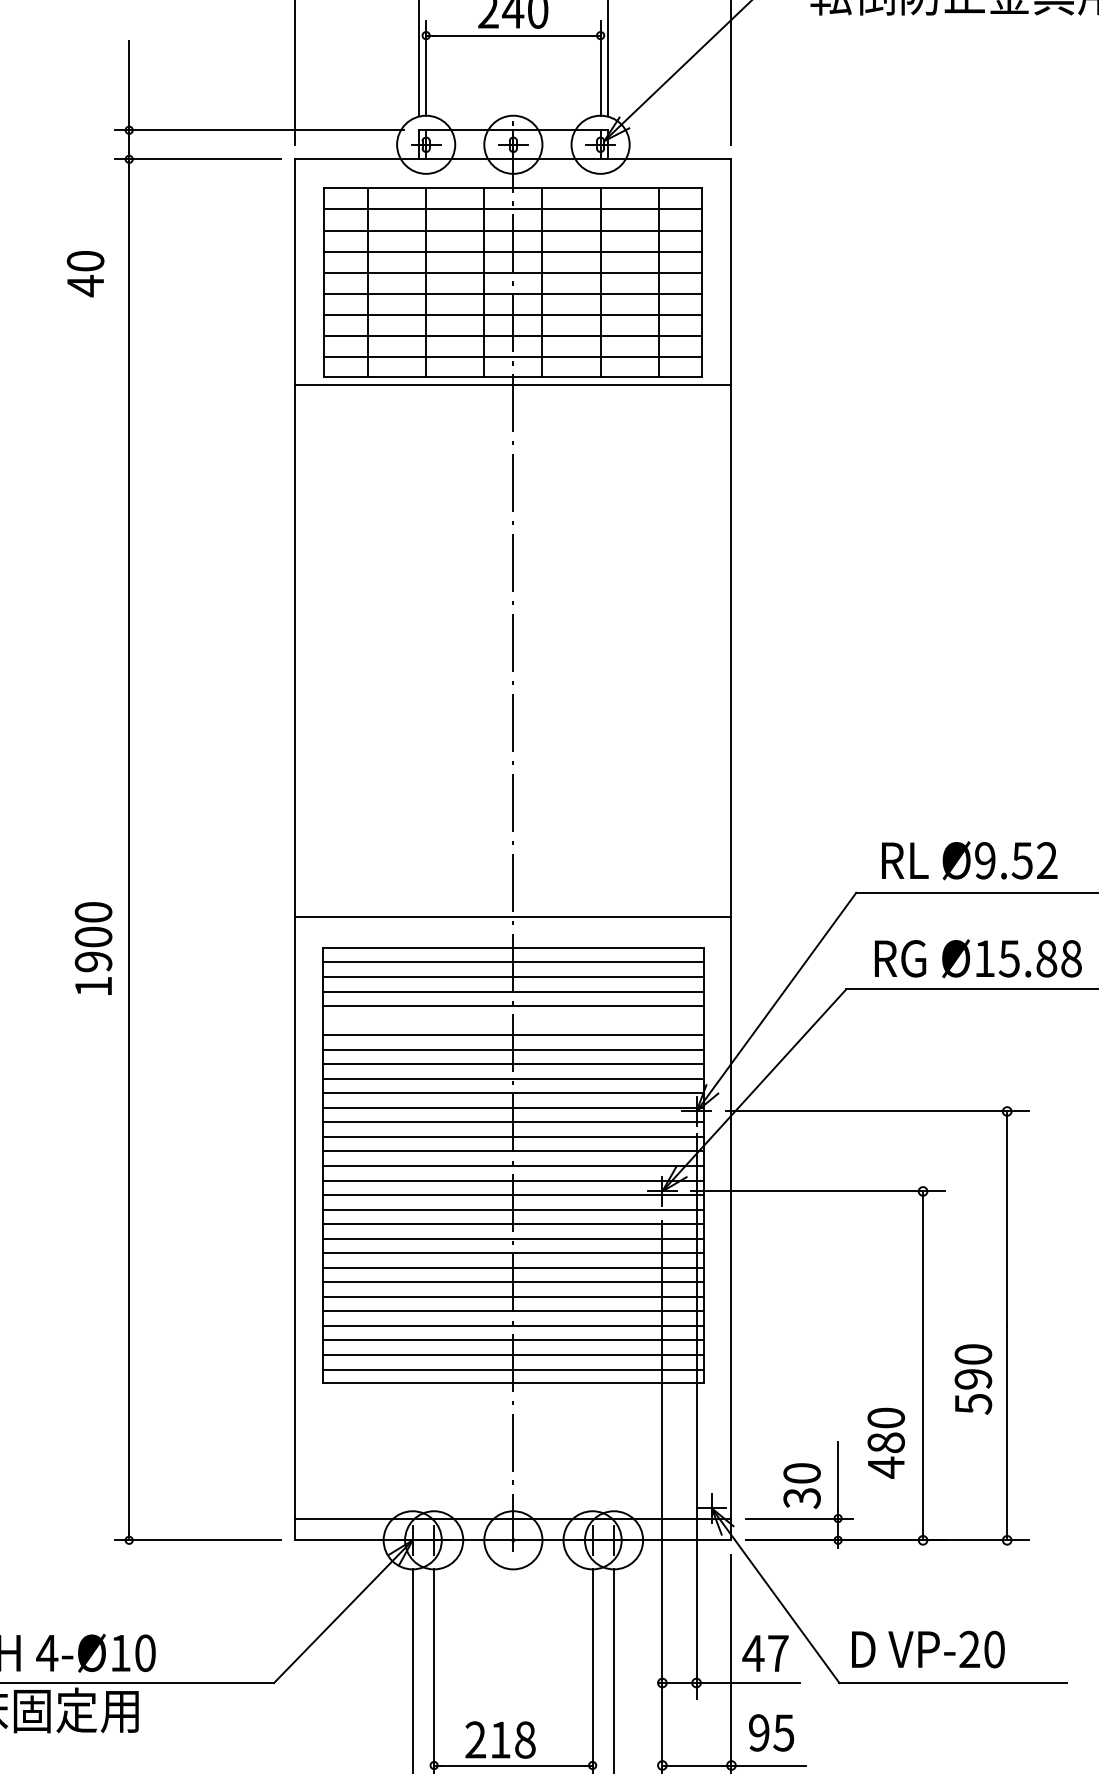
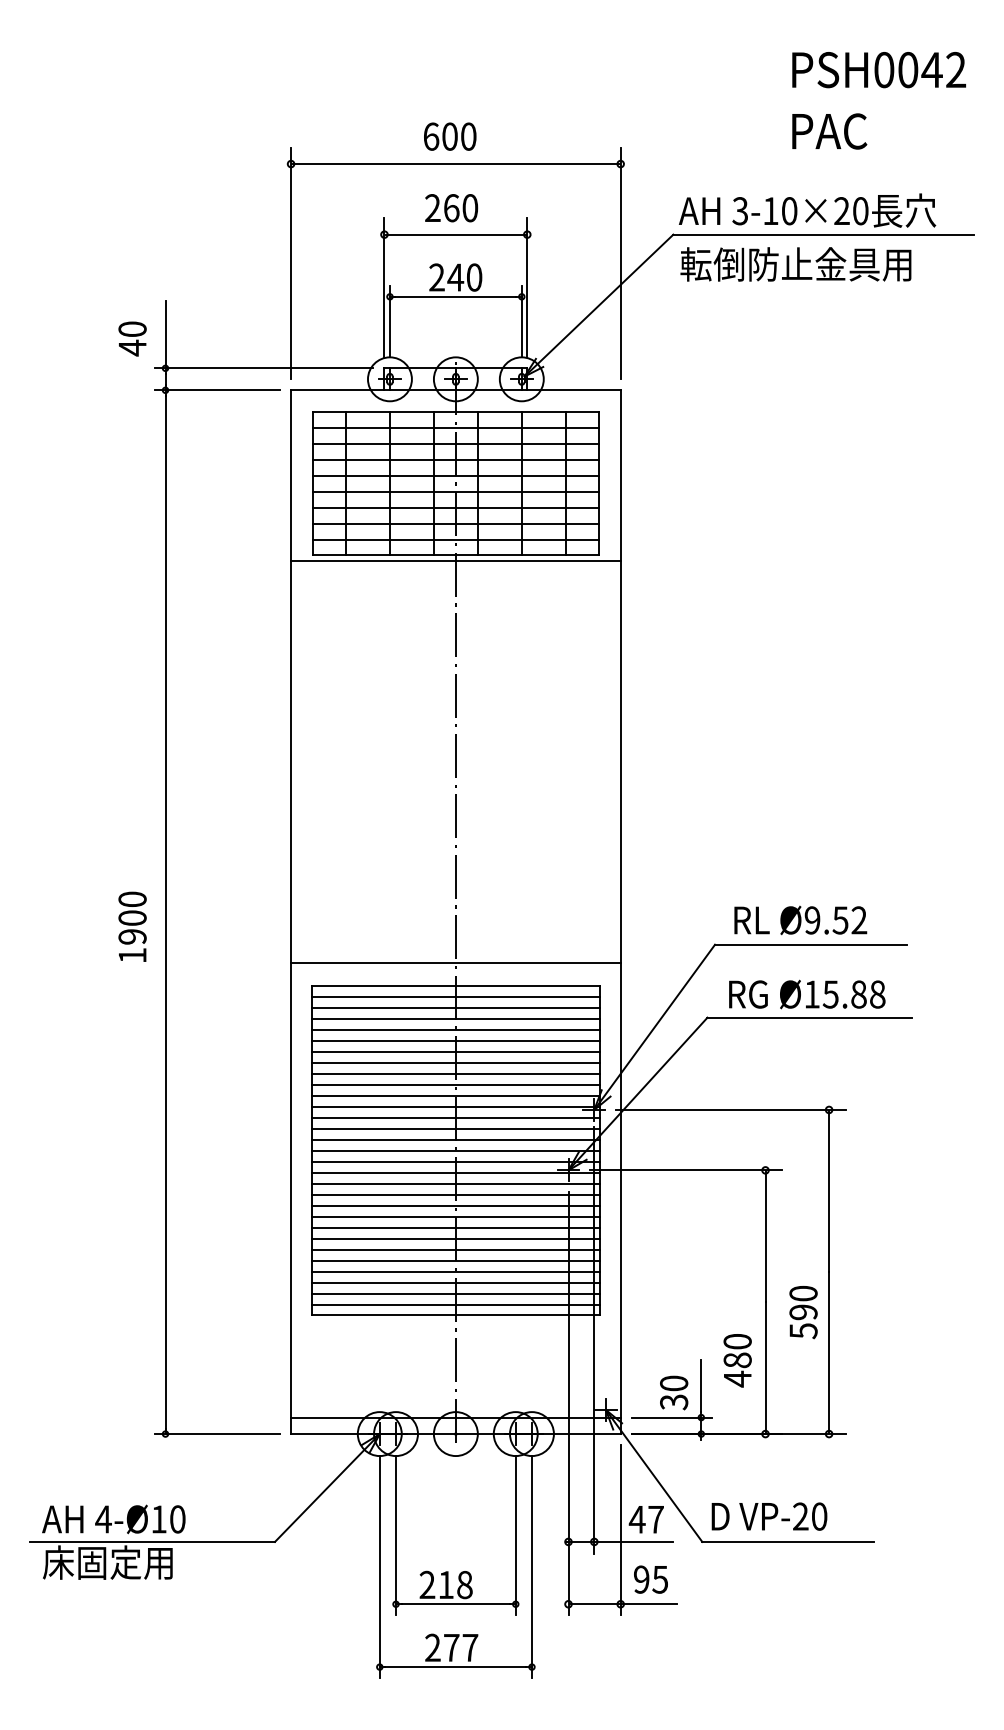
text: (85, 273) -> (132, 338), moved
text: (93, 948) -> (132, 926), moved
line: (512, 1020) -> (455, 1041), added

